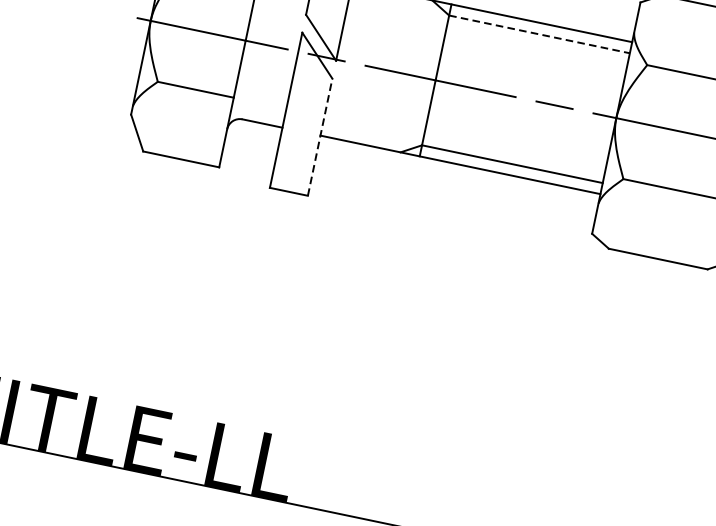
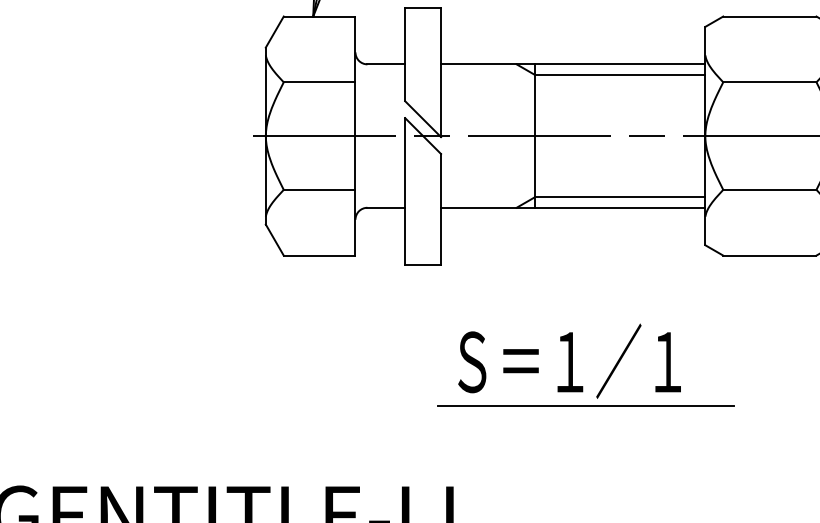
line: (540, 34) -> (620, 74), dashed -> solid
line: (320, 136) -> (441, 208), dashed -> solid
part: (425, 330) -> (572, 364), added

